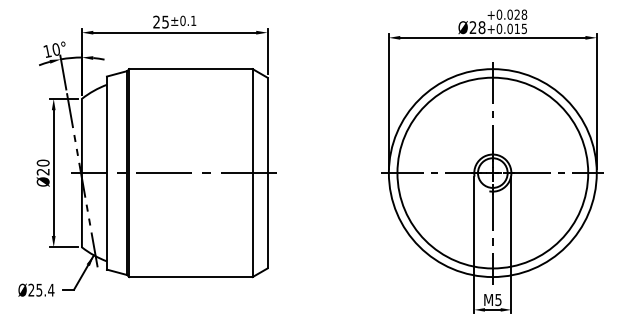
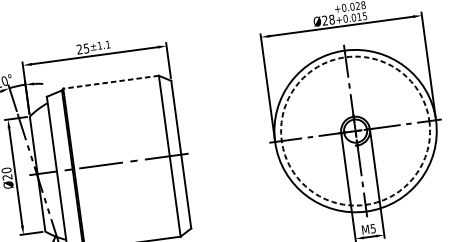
text: (182, 20) -> (99, 45), ±0.1 -> ±1.1
line: (190, 69) -> (110, 82), solid -> dashed
circle: (492, 172) -> (355, 130), solid -> dashed

